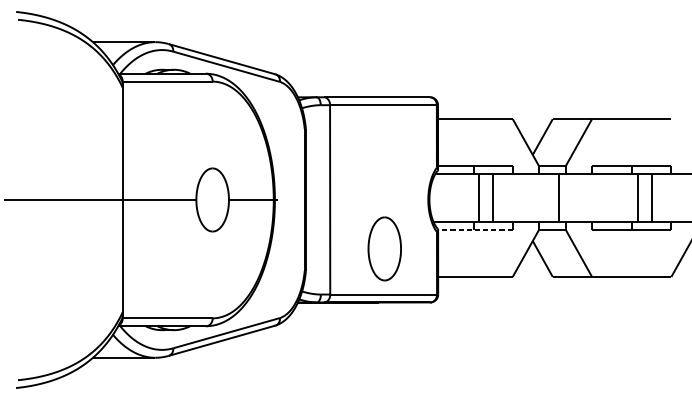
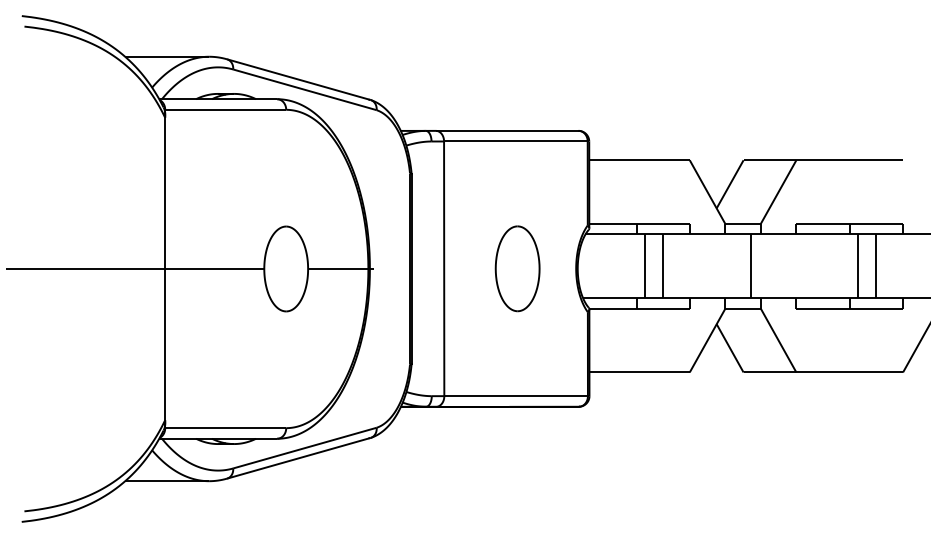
line: (475, 229) -> (639, 308), dashed -> solid
part: (384, 248) -> (517, 268), moved

